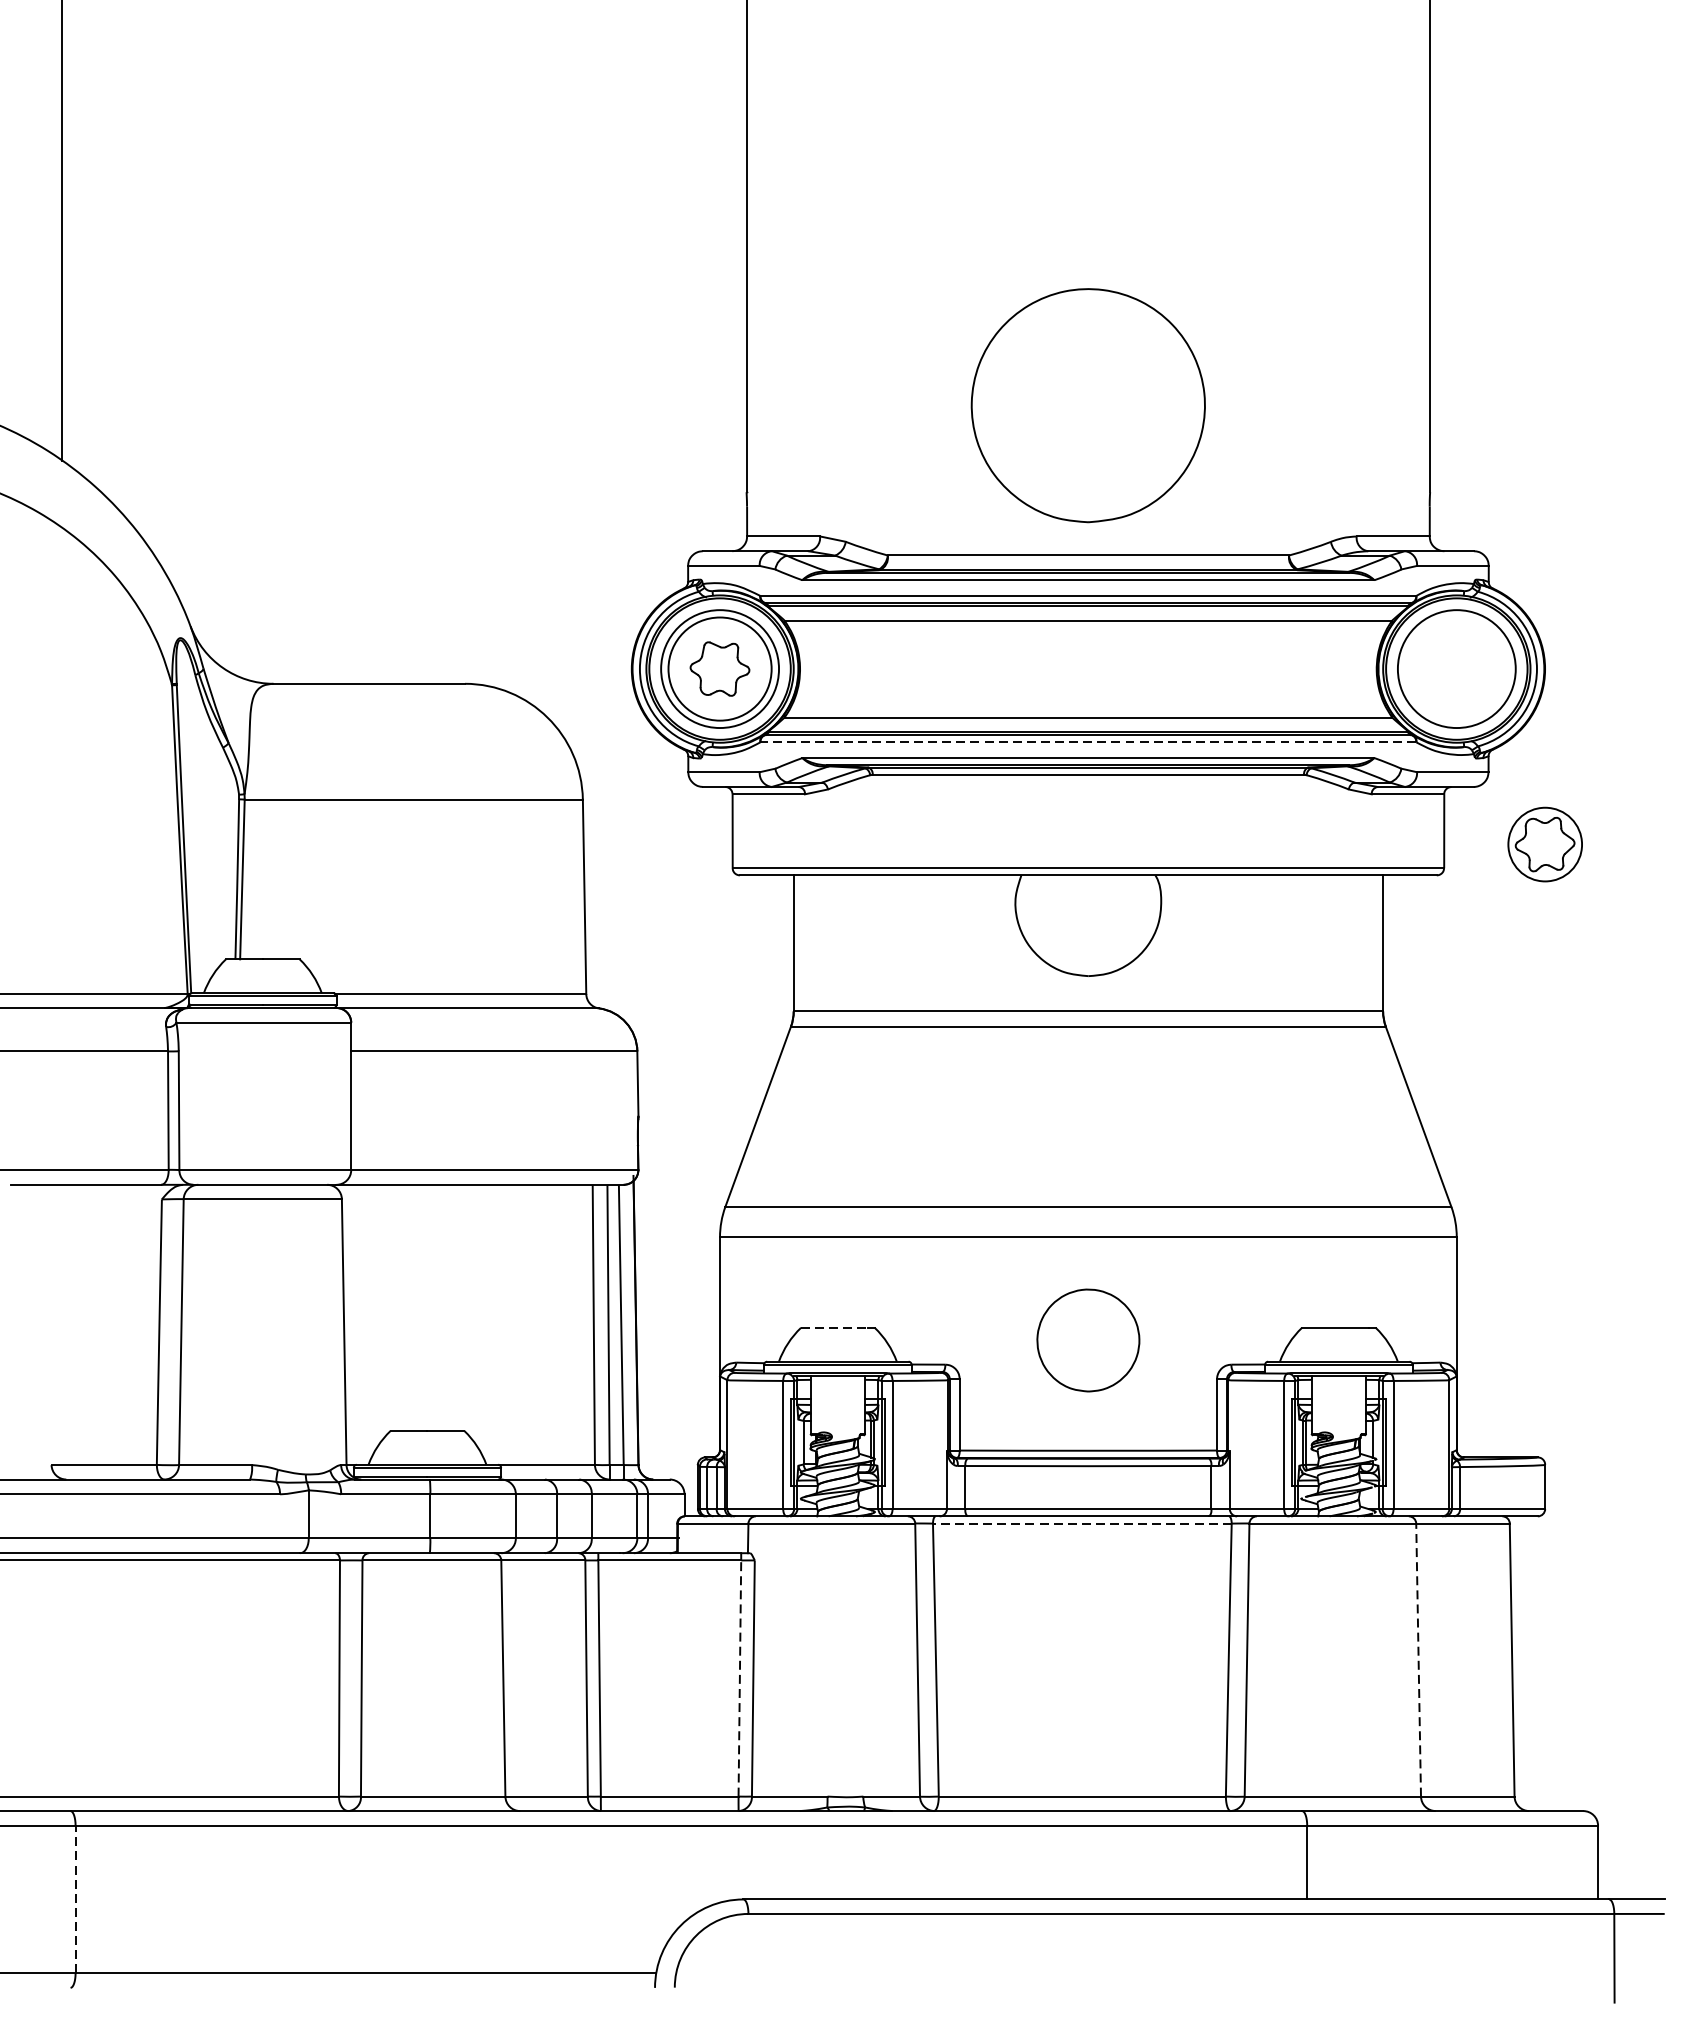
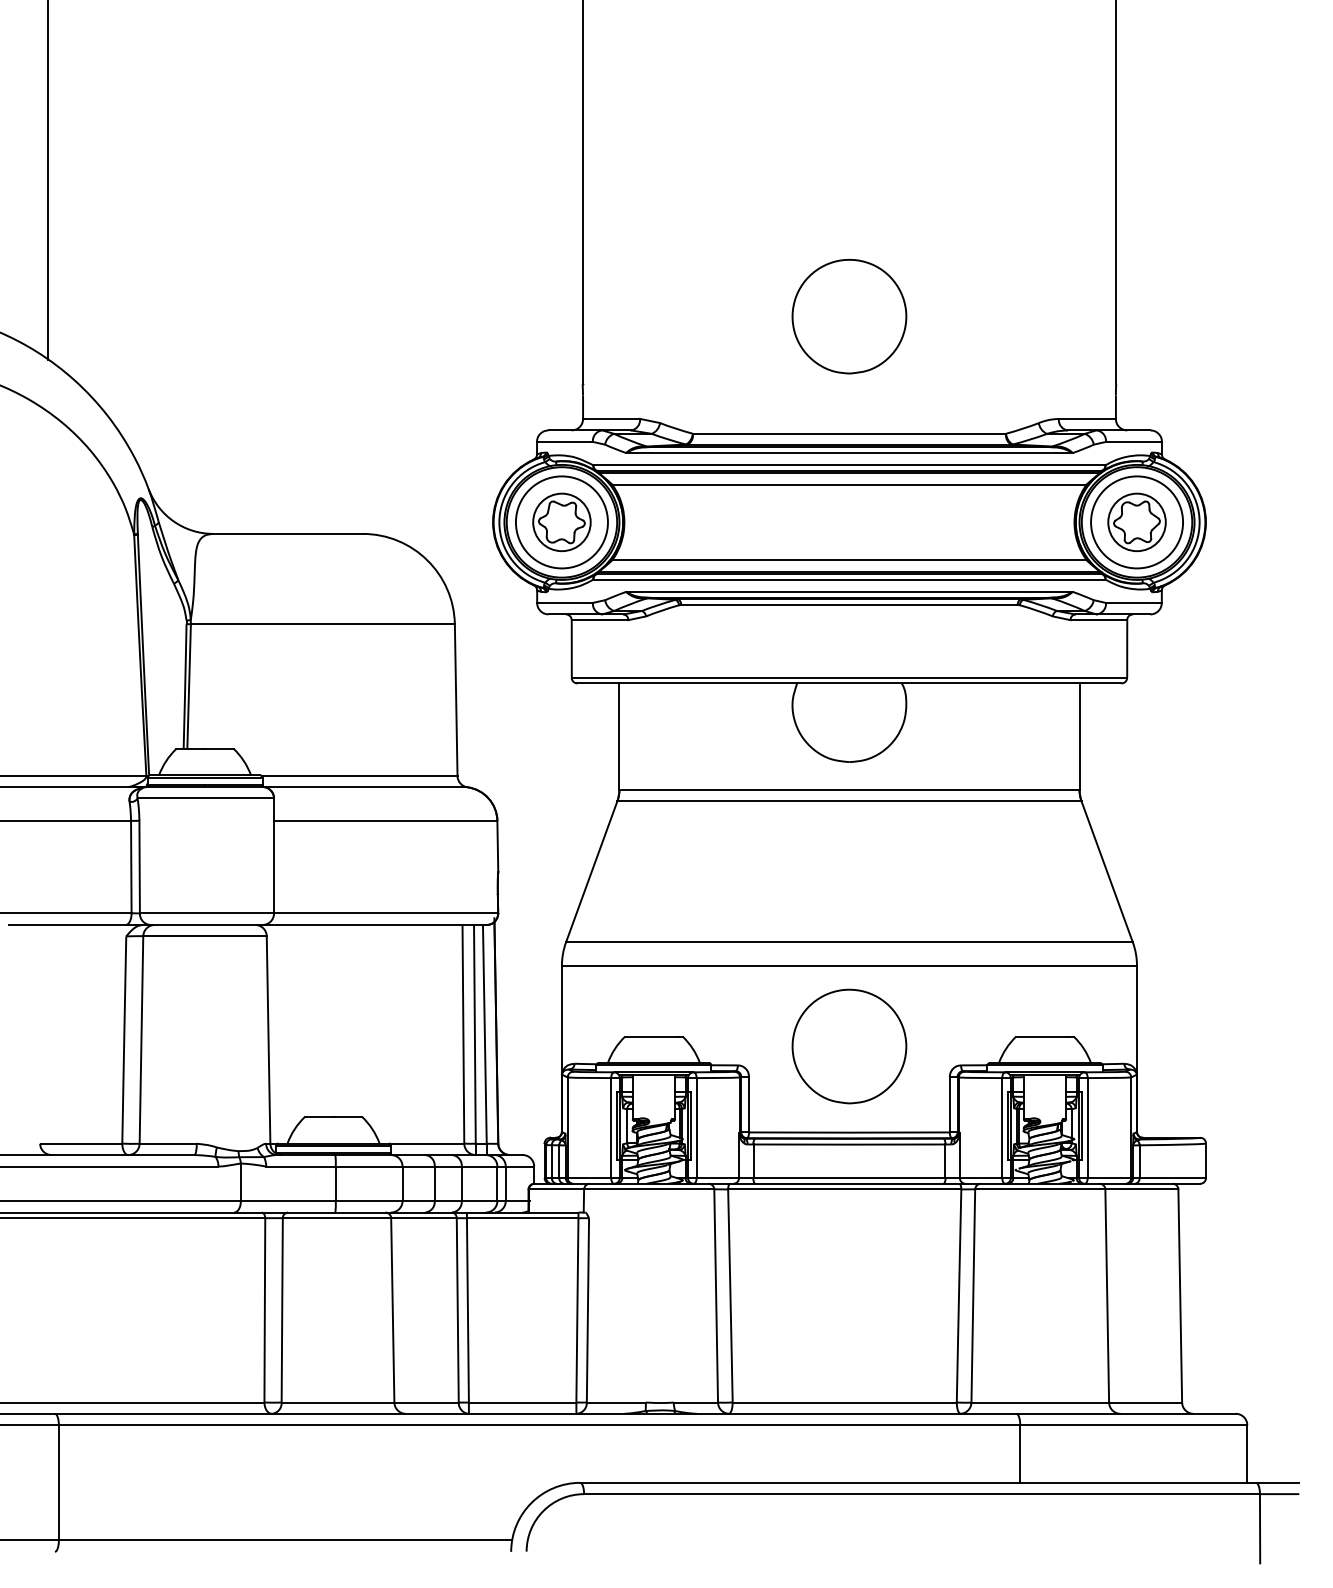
part: (1088, 405) -> (849, 316), size x0.62
circle: (719, 669) -> (561, 522), size x0.71
line: (1088, 742) -> (849, 579), dashed -> solid
part: (1544, 844) -> (1136, 522), moved
line: (834, 1327) -> (651, 1036), dashed -> solid
part: (1088, 1340) -> (849, 1046), size x1.43
line: (1082, 1523) -> (844, 1189), dashed -> solid
line: (1418, 1659) -> (1107, 1295), dashed -> solid
line: (739, 1677) -> (577, 1309), dashed -> solid
line: (75, 1899) -> (58, 1482), dashed -> solid

